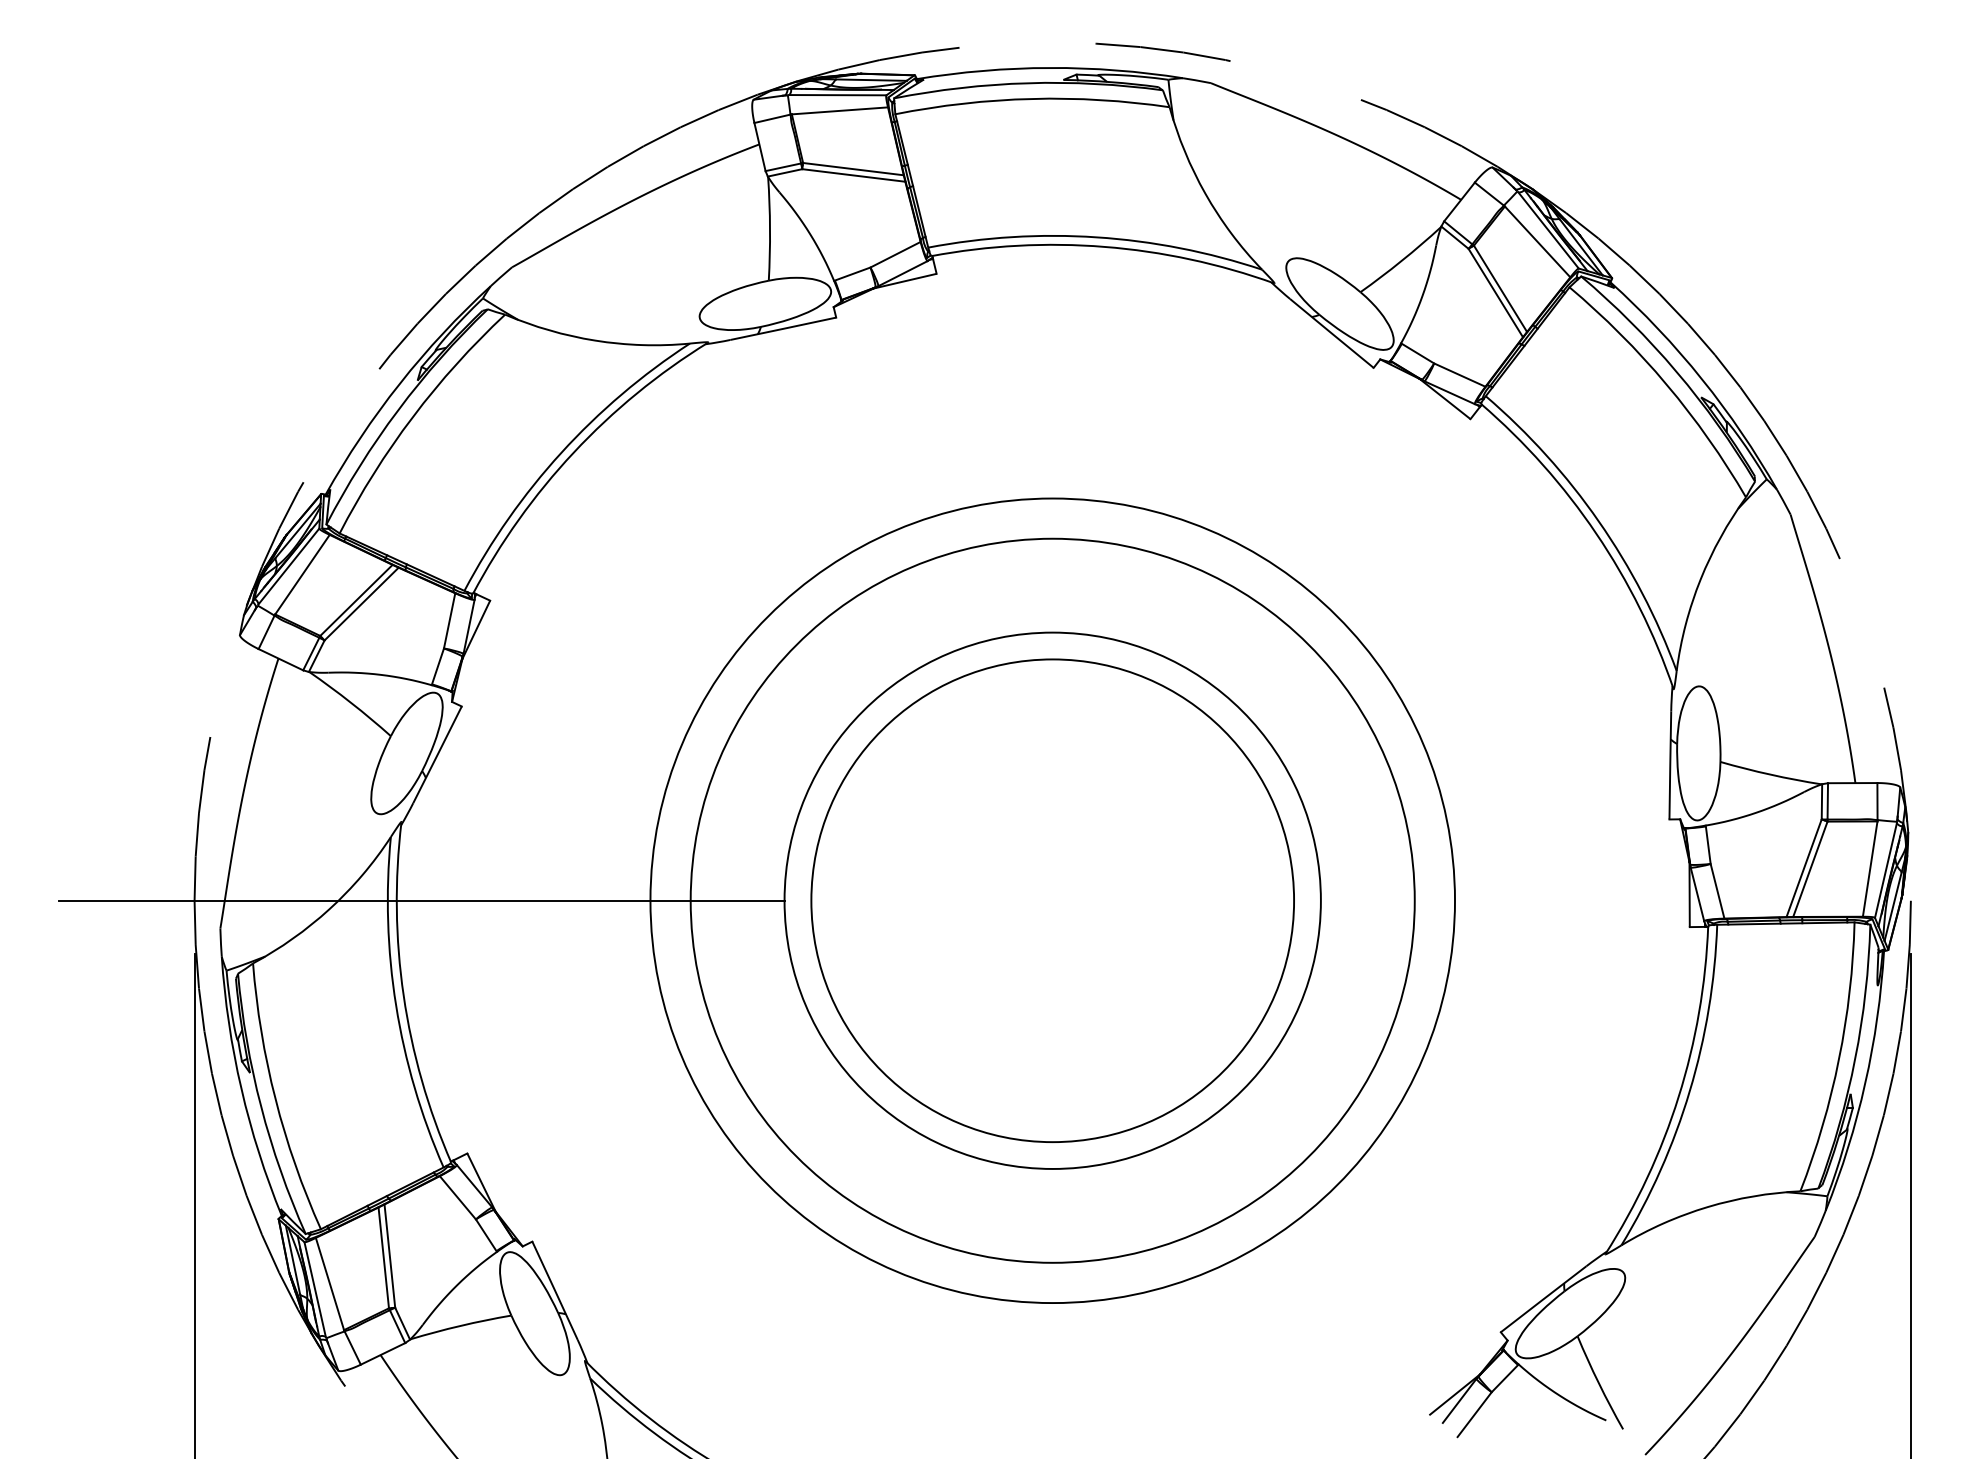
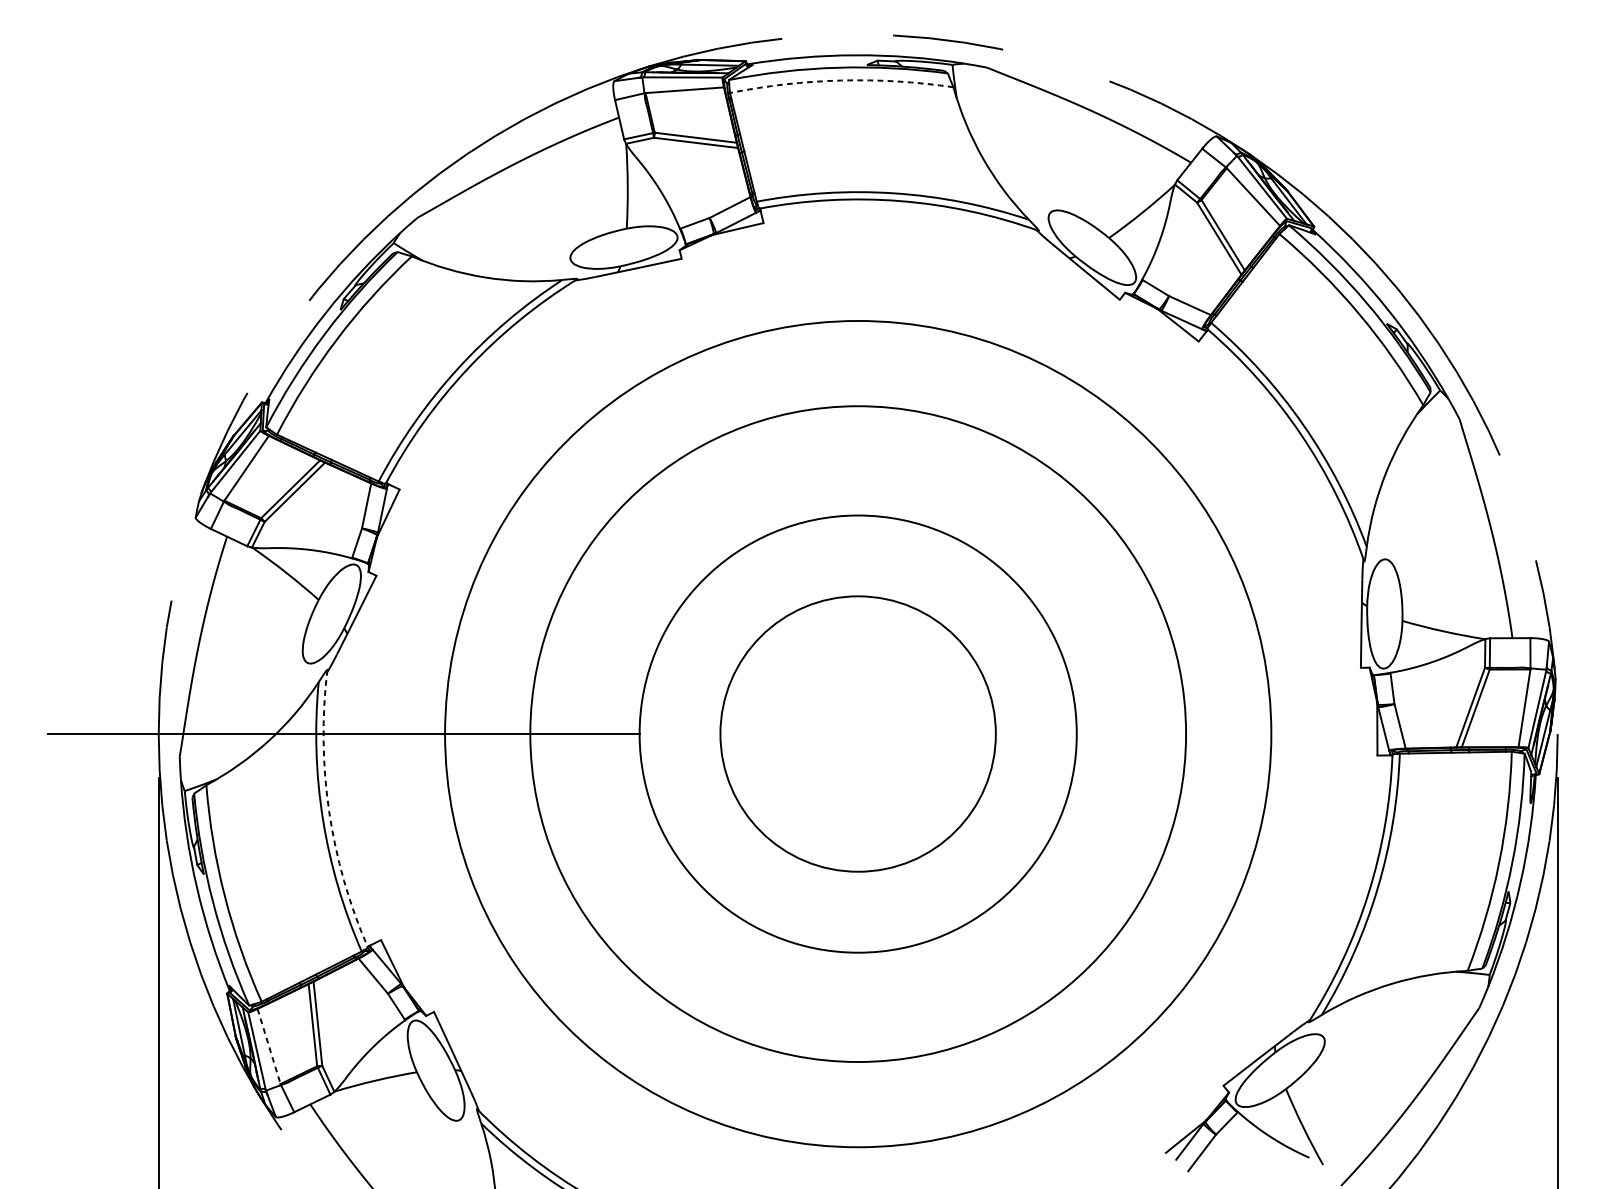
arc: (1032, 98) -> (841, 80), solid -> dashed
circle: (1052, 900) -> (858, 733), size x0.7
circle: (1052, 900) -> (858, 733), size x1.4
arc: (403, 995) -> (329, 811), solid -> dashed
line: (330, 1284) -> (269, 1046), solid -> dashed

